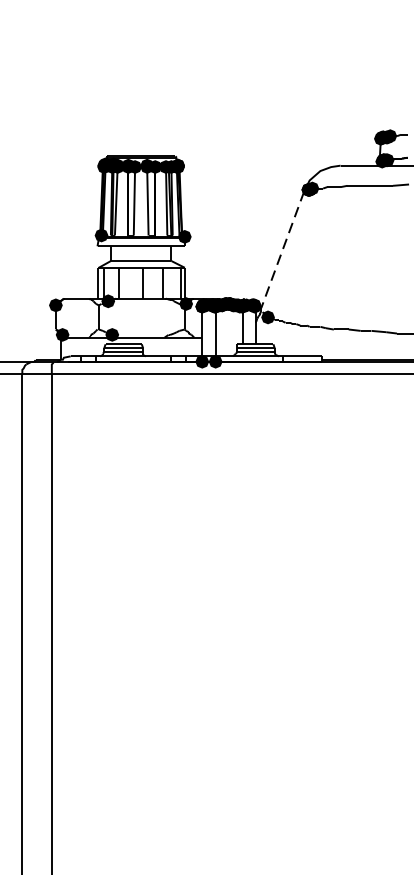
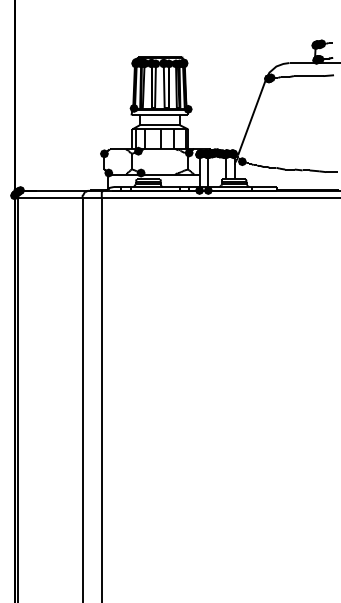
line: (282, 250) -> (251, 118), dashed -> solid

